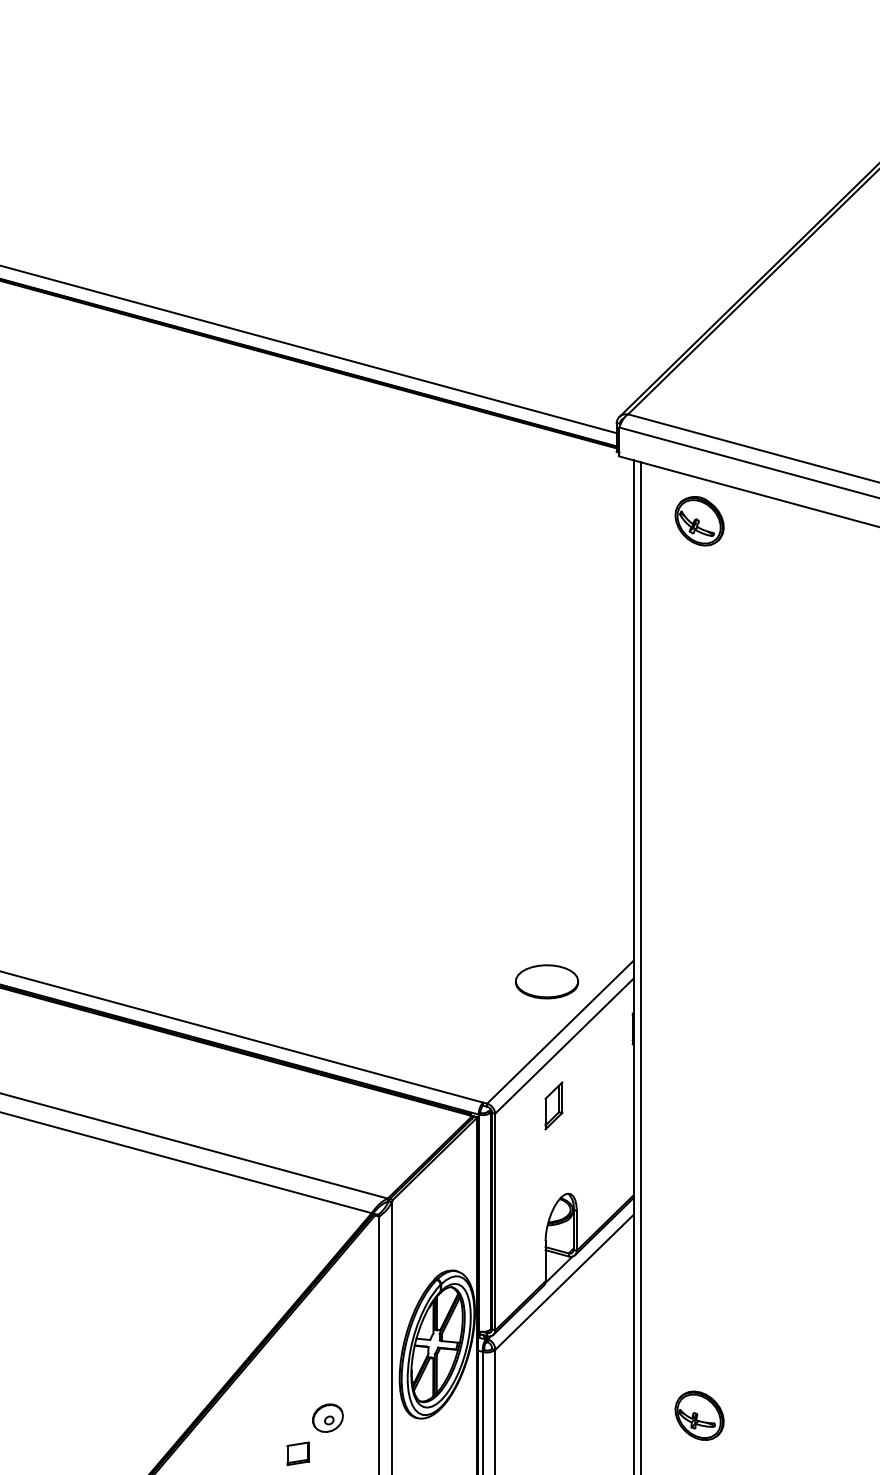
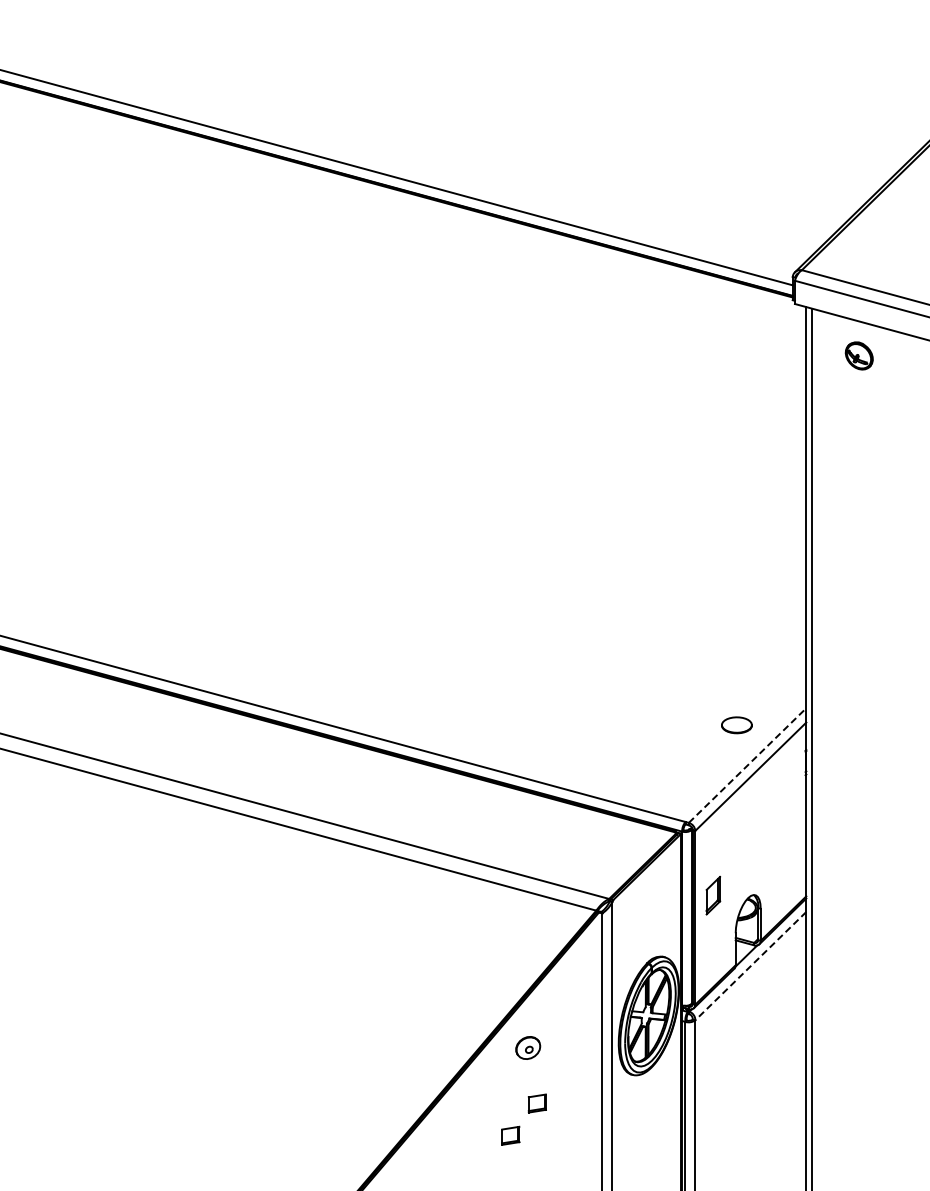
part: (699, 520) -> (859, 355), size x0.7
part: (546, 982) -> (736, 725), size x0.6
line: (560, 1032) -> (747, 765), solid -> dashed
part: (554, 1105) -> (713, 895), moved
line: (564, 1282) -> (750, 966), solid -> dashed
part: (699, 1415) -> (859, 1072), removed
part: (328, 1417) -> (528, 1047), moved

